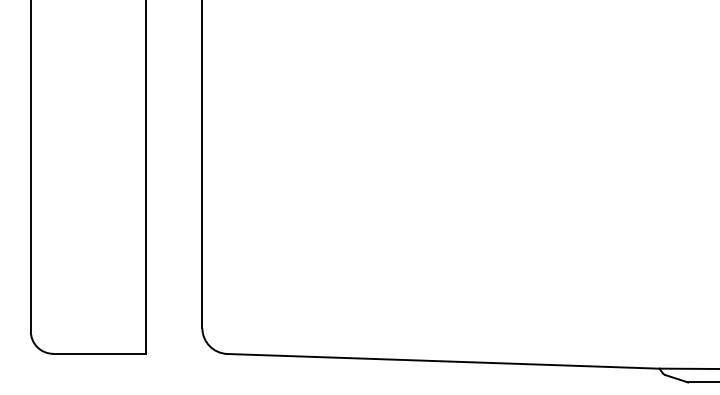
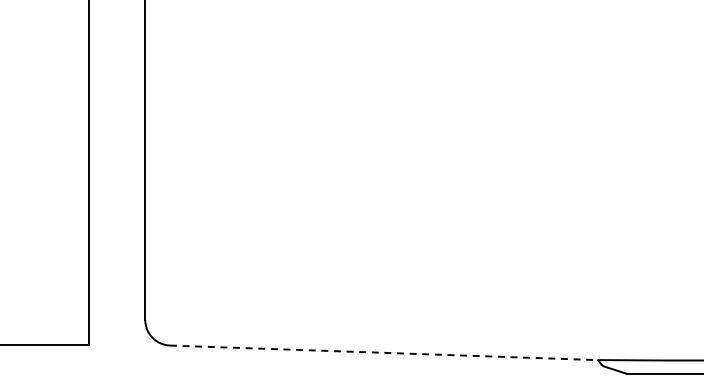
line: (443, 361) -> (384, 353), solid -> dashed

